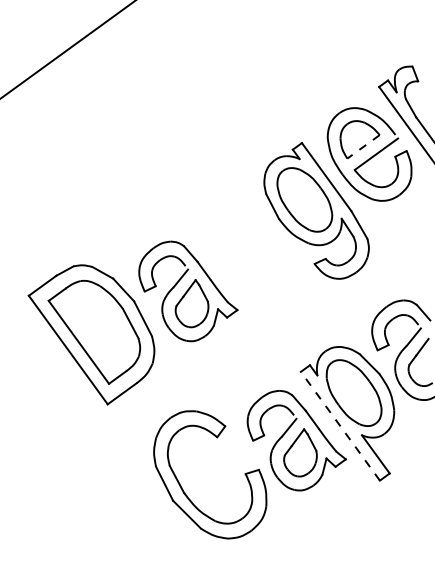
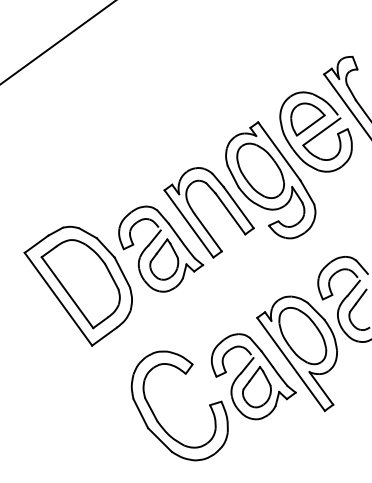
line: (363, 147) -> (310, 126), dashed -> solid
part: (233, 256) -> (199, 219), added
line: (340, 425) -> (291, 363), dashed -> solid

